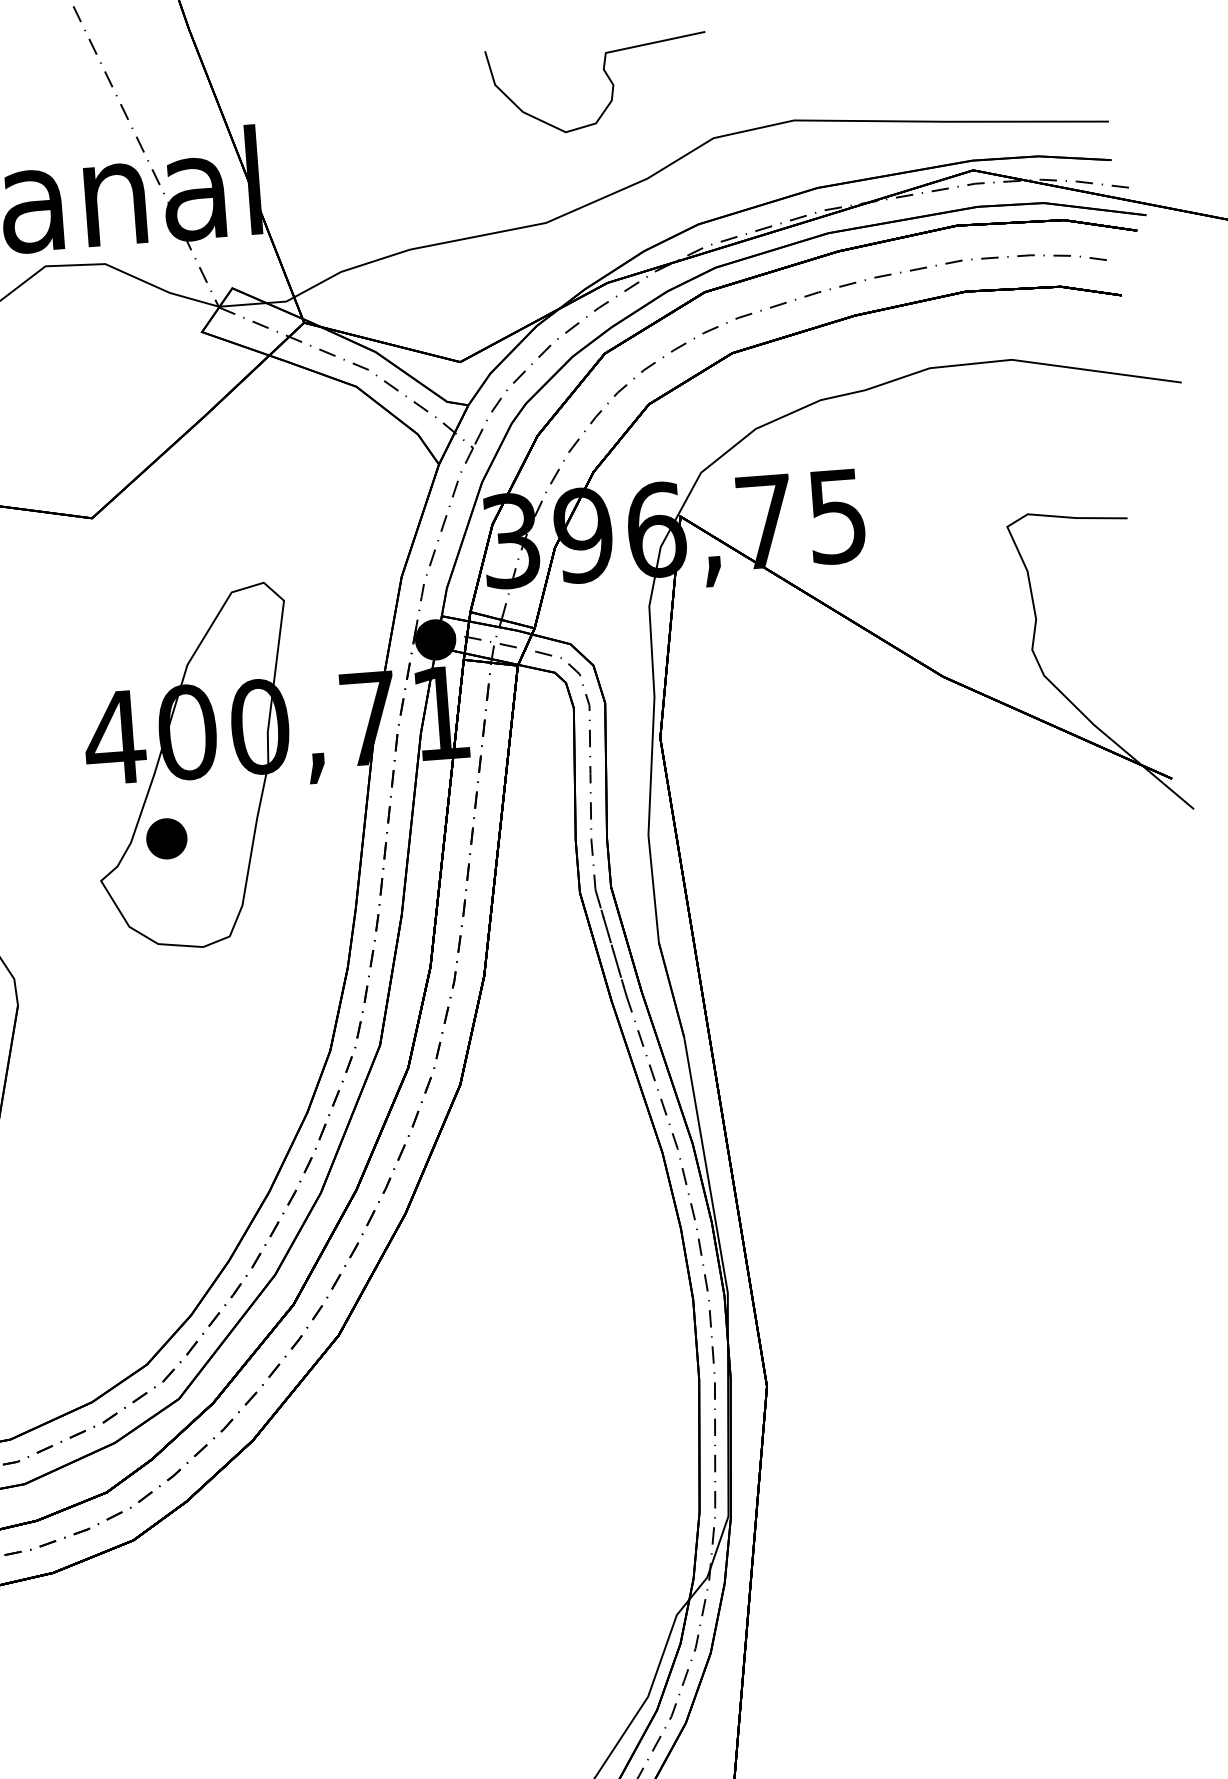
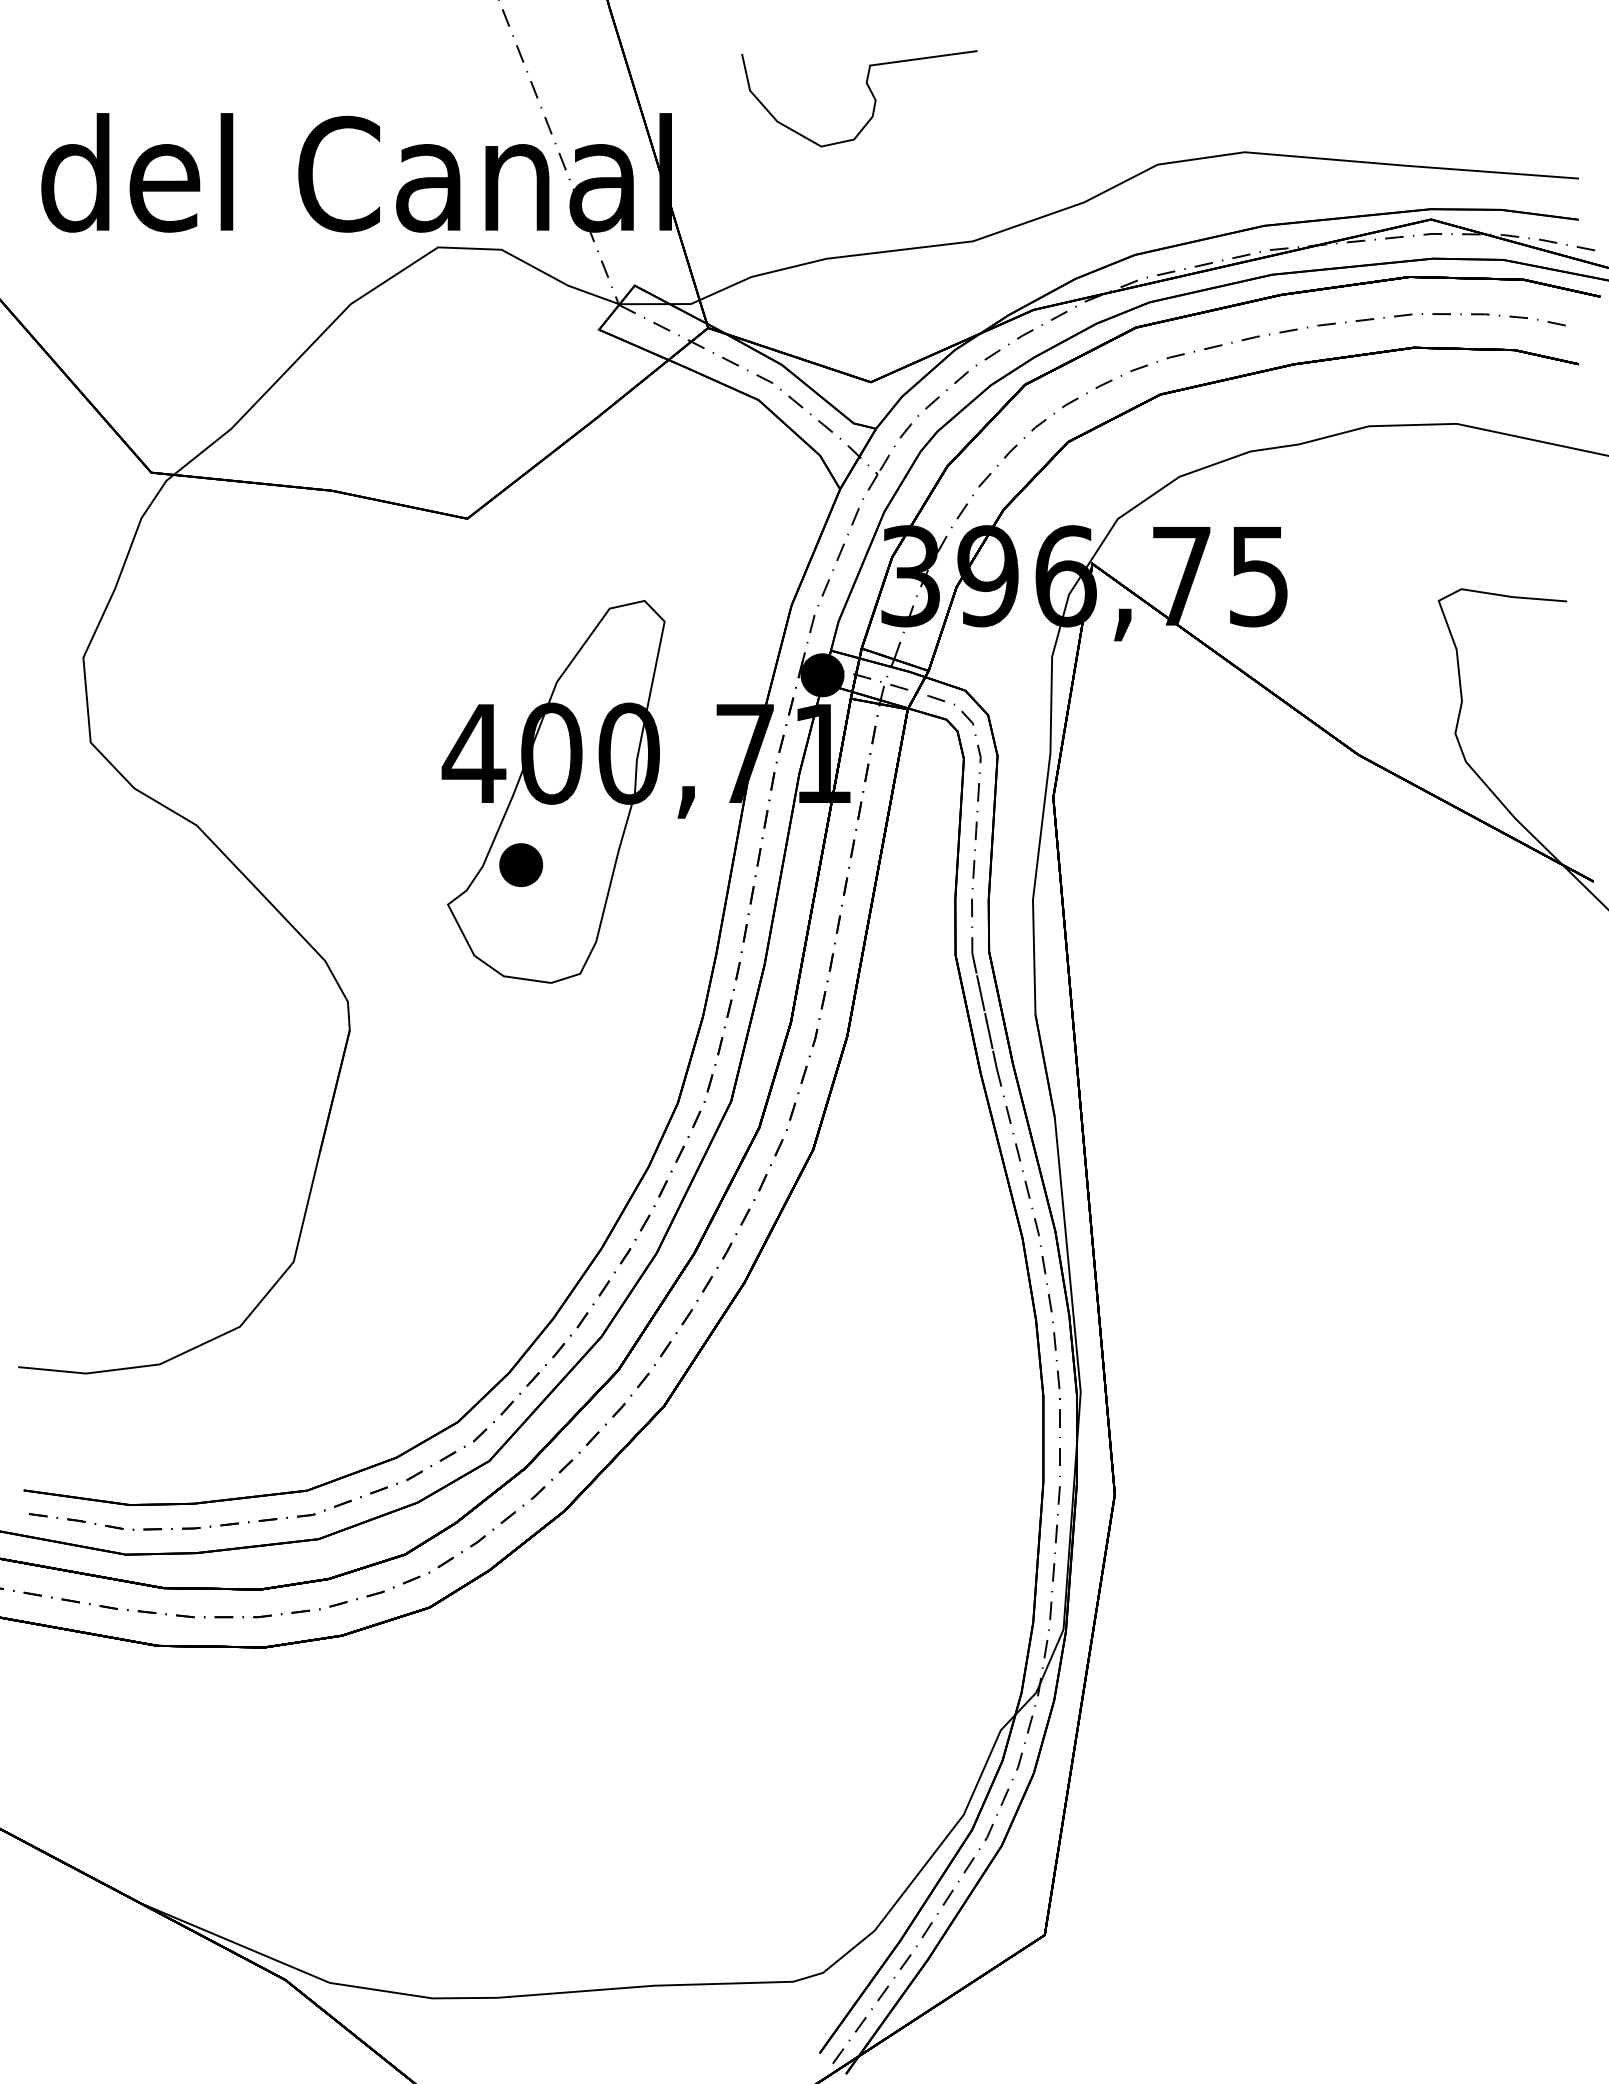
curve: (608, 78) -> (870, 92), moved

